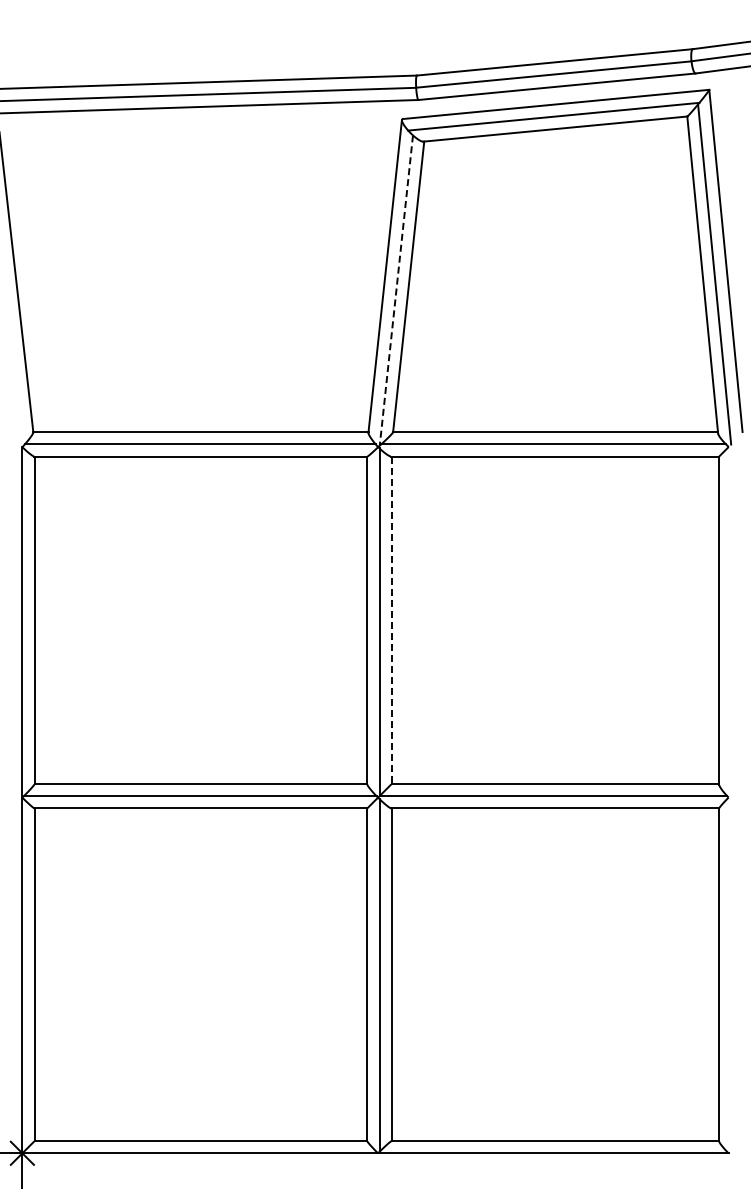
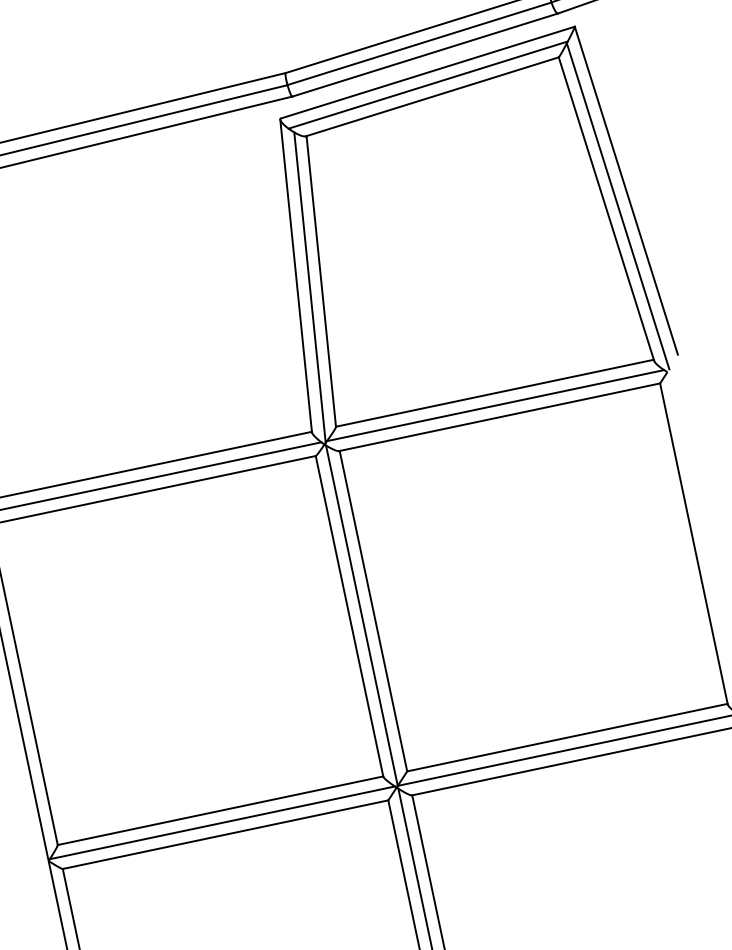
line: (396, 291) -> (310, 288), dashed -> solid
line: (391, 620) -> (373, 611), dashed -> solid

